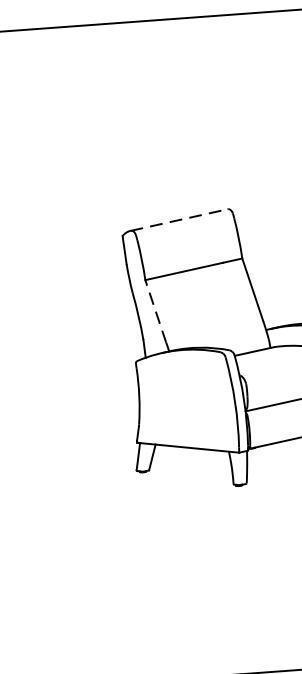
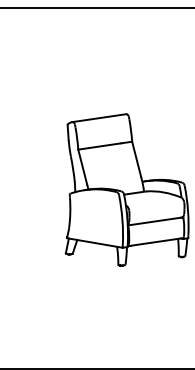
line: (179, 220) -> (99, 118), dashed -> solid
line: (155, 310) -> (82, 166), dashed -> solid

